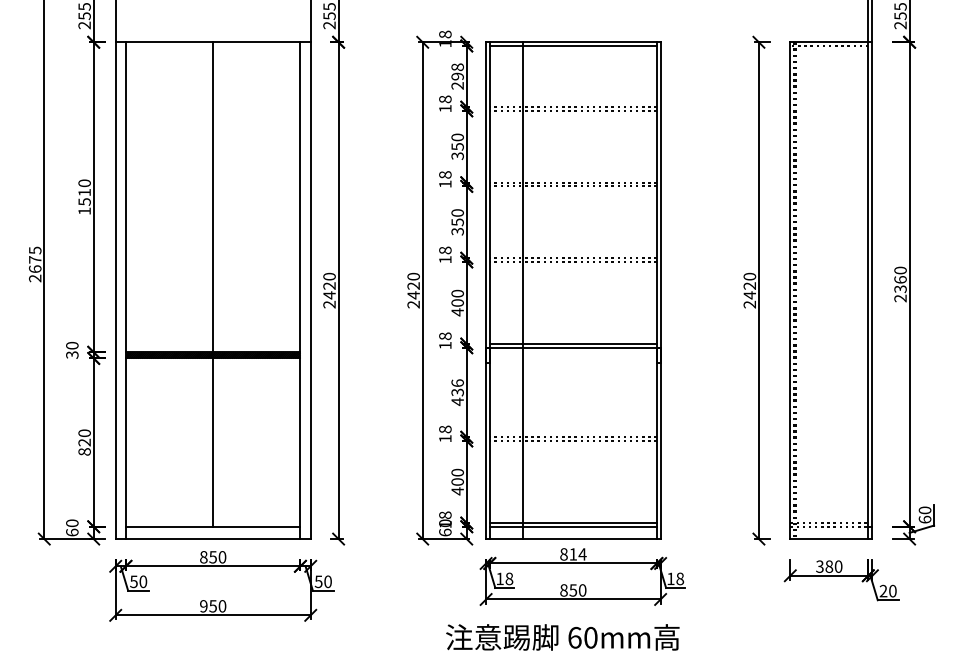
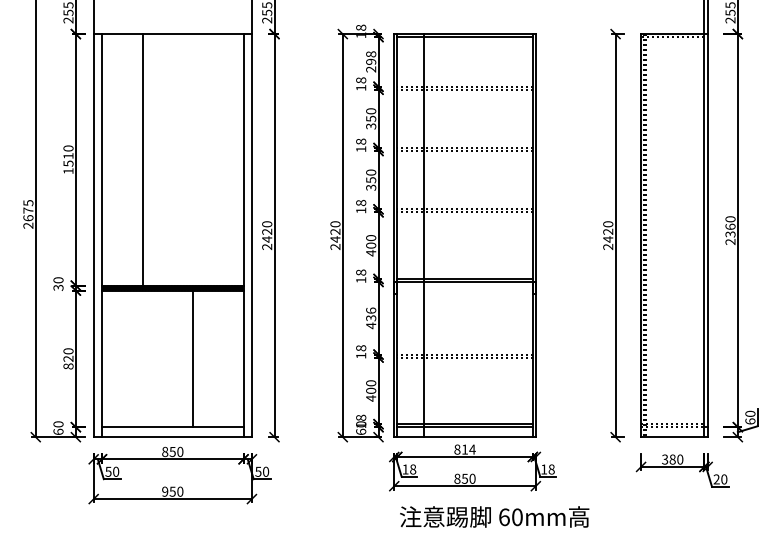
line: (213, 197) -> (143, 160), moved
line: (213, 442) -> (193, 358), moved
text: (562, 637) -> (494, 517), moved

